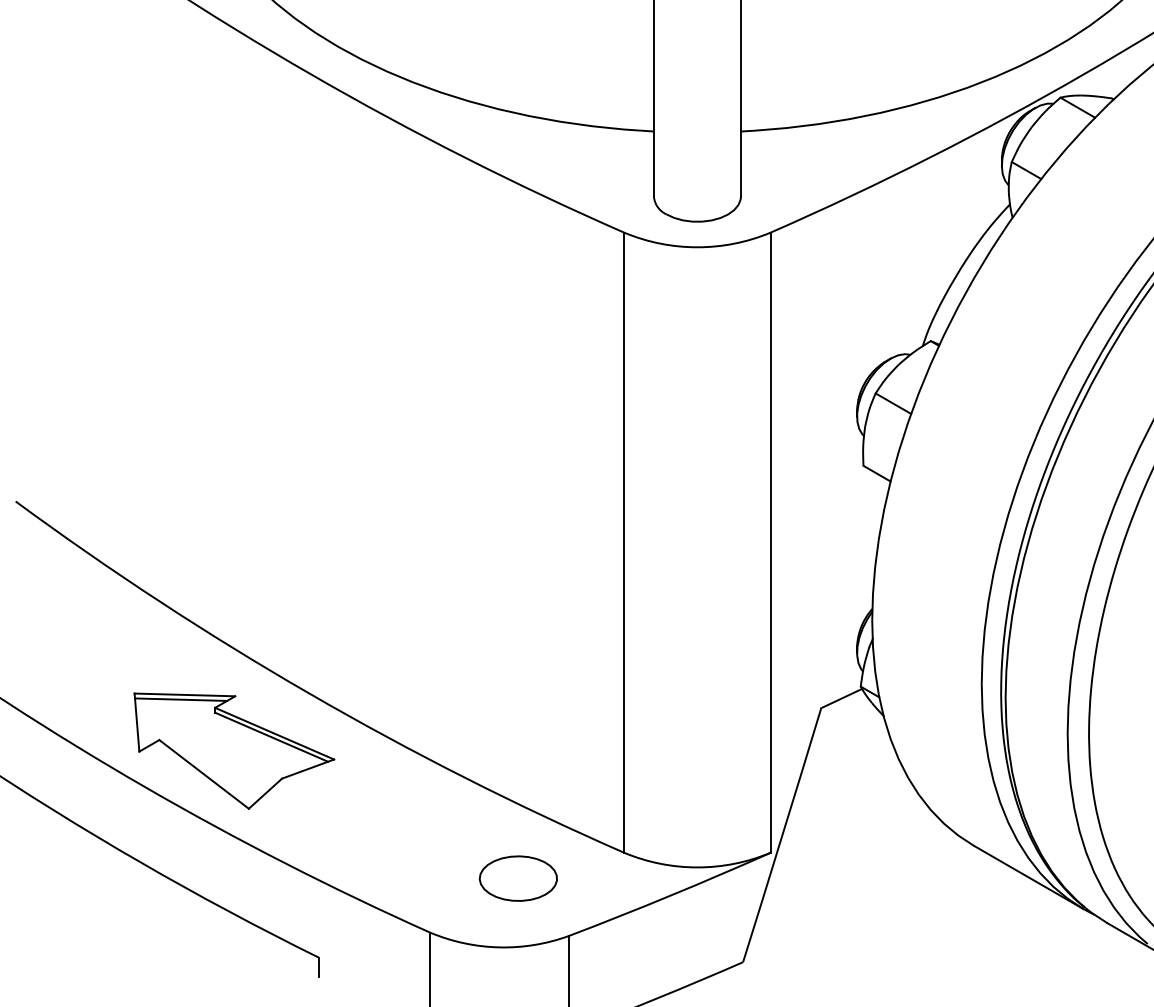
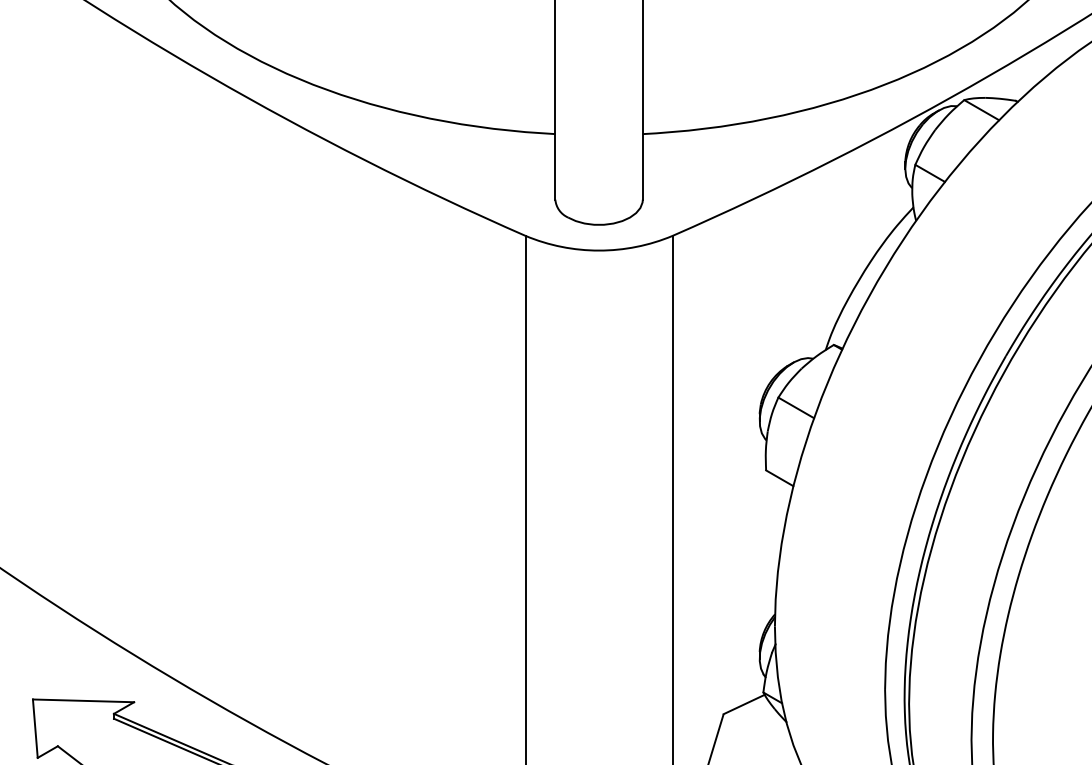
line: (181, 699) -> (80, 705), removed

